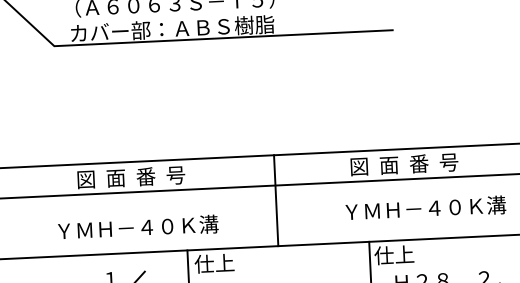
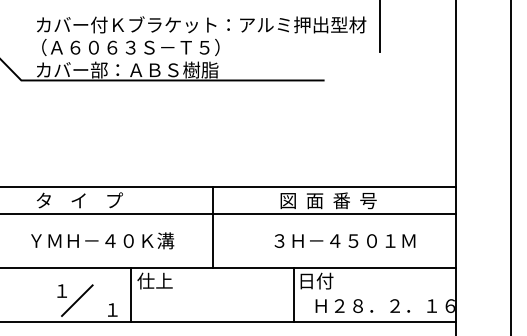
text: (131, 177) -> (84, 200), 図  面  番  号 -> タ    イ    プ
text: (425, 208) -> (345, 240), ＹＭＨ－４０Ｋ溝 -> ３Ｈ－４５０１Ｍ
text: (138, 227) -> (102, 240), moved
text: (394, 254) -> (315, 280), 仕上 -> 日付

